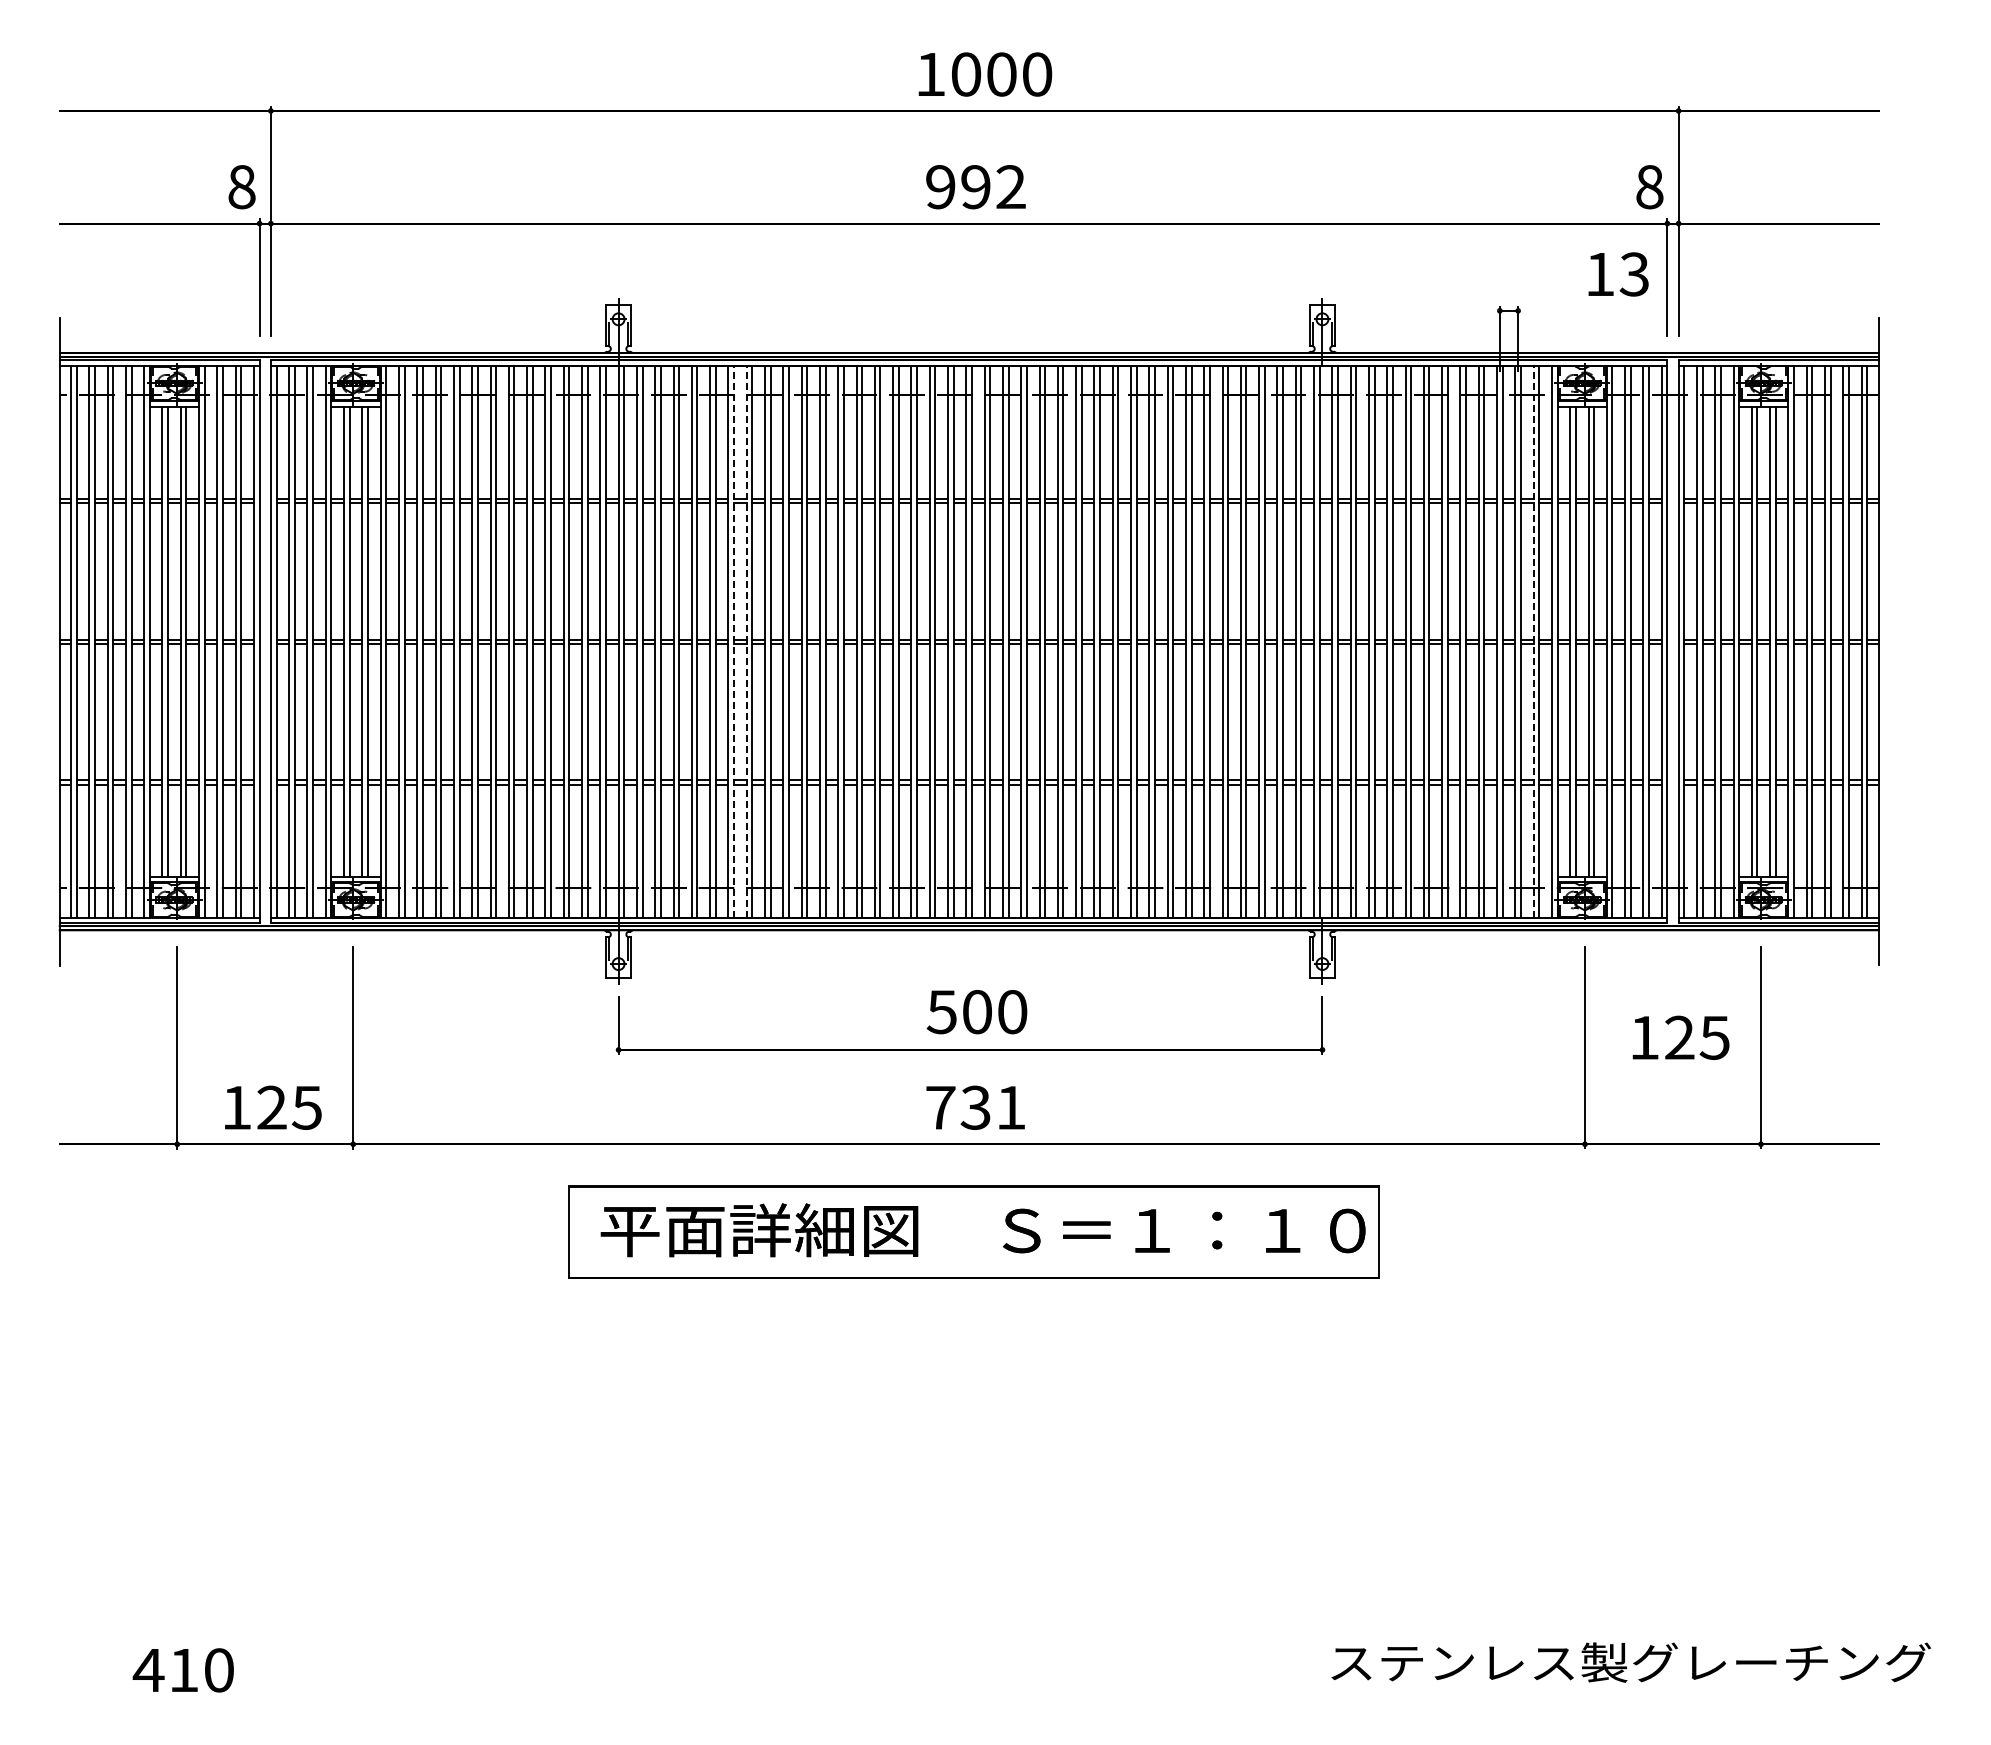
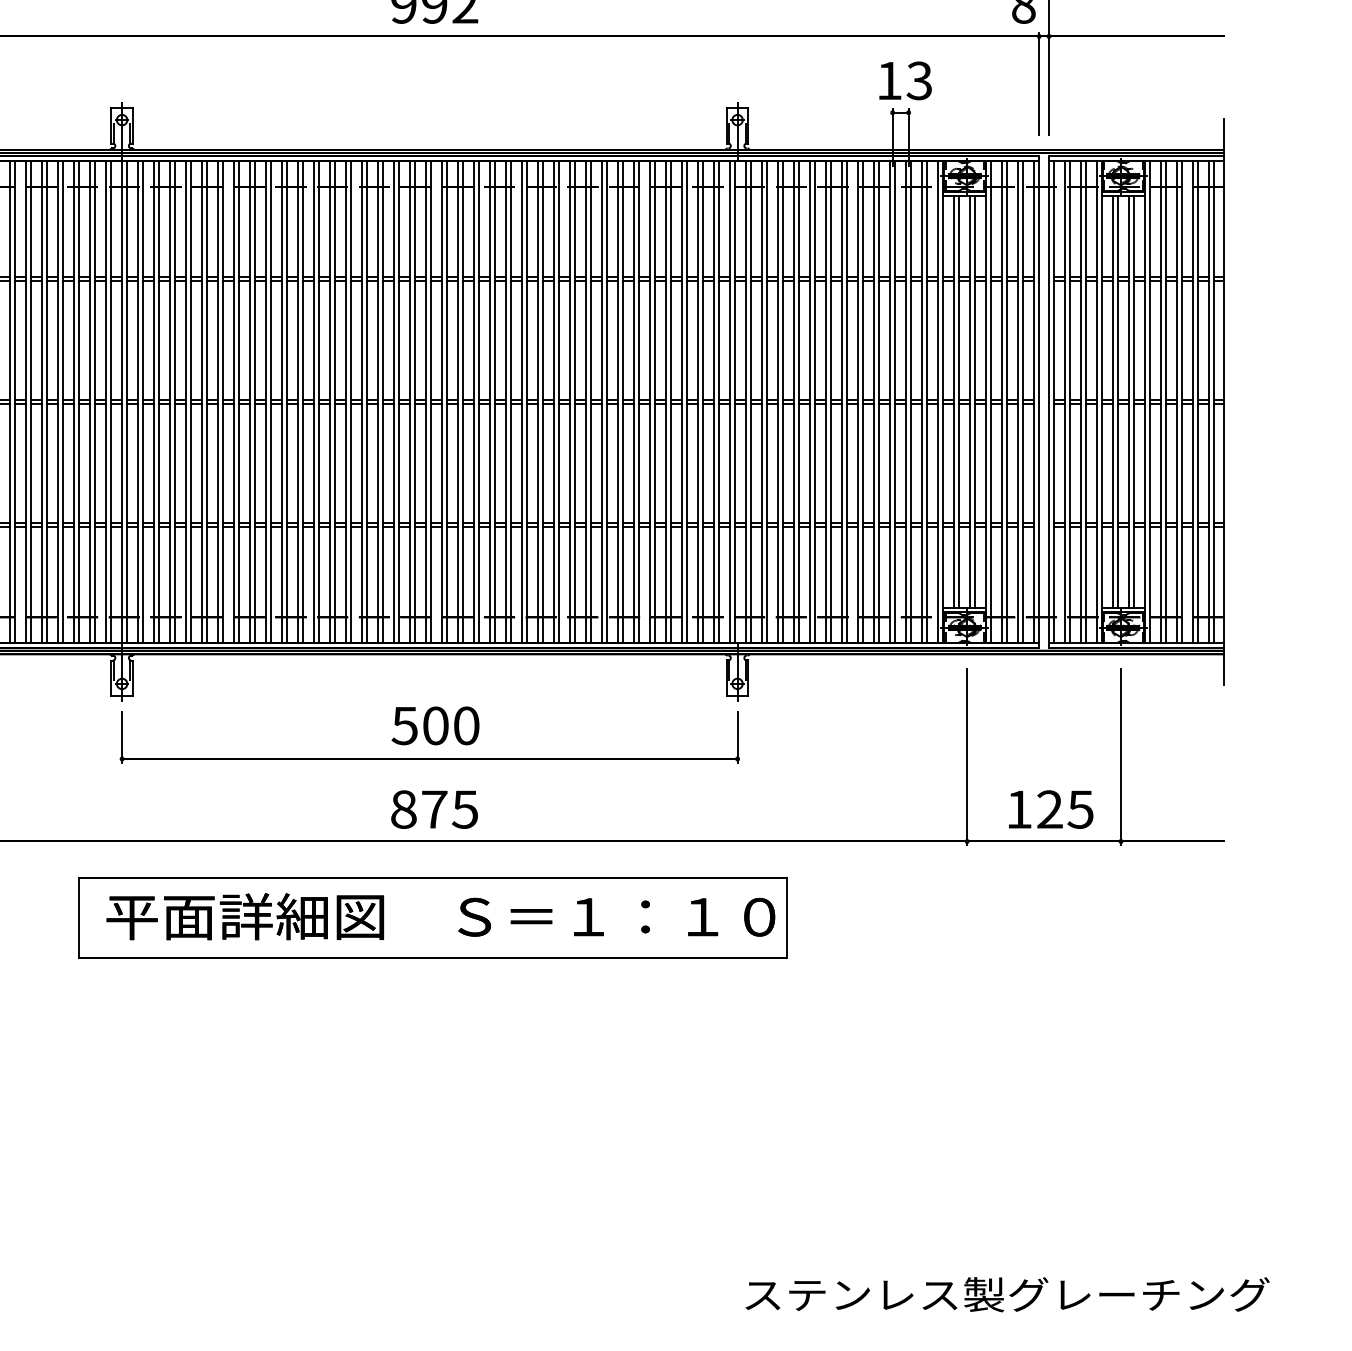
text: (1618, 274) -> (905, 80), moved
line: (734, 641) -> (223, 401), dashed -> solid
line: (746, 641) -> (233, 401), dashed -> solid
line: (1533, 641) -> (922, 401), dashed -> solid
text: (1680, 1037) -> (1050, 809), moved
text: (975, 1107) -> (434, 809), 731 -> 875

